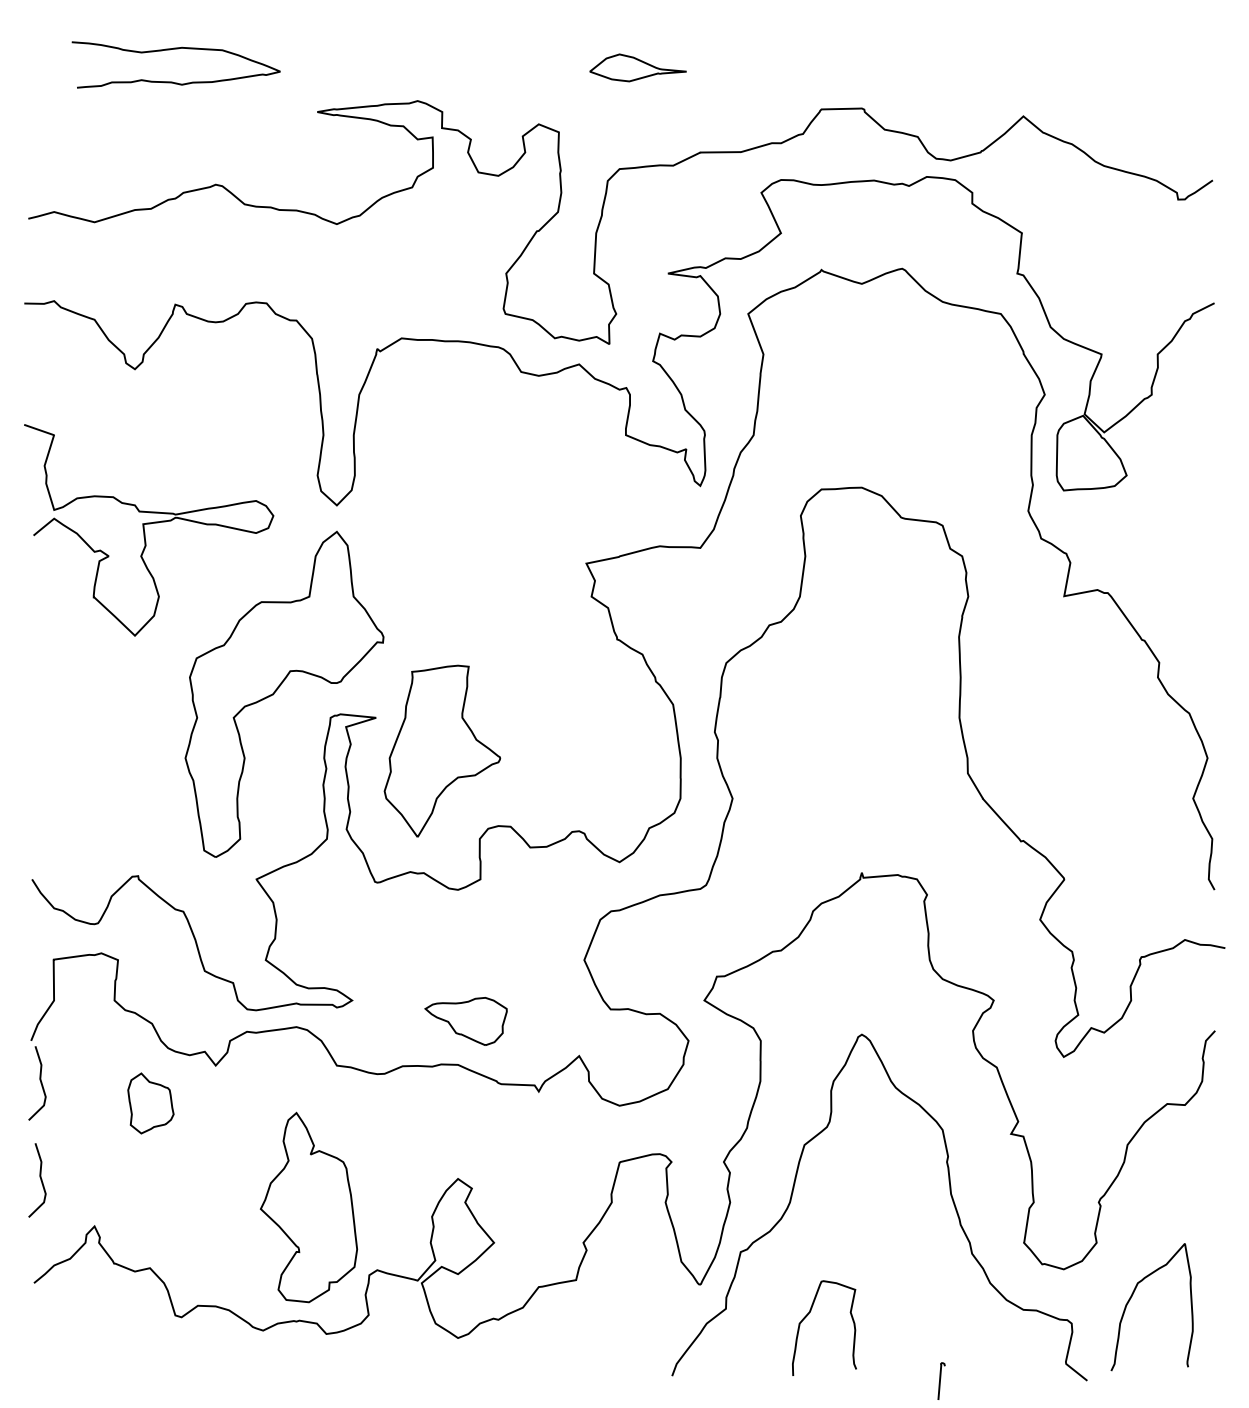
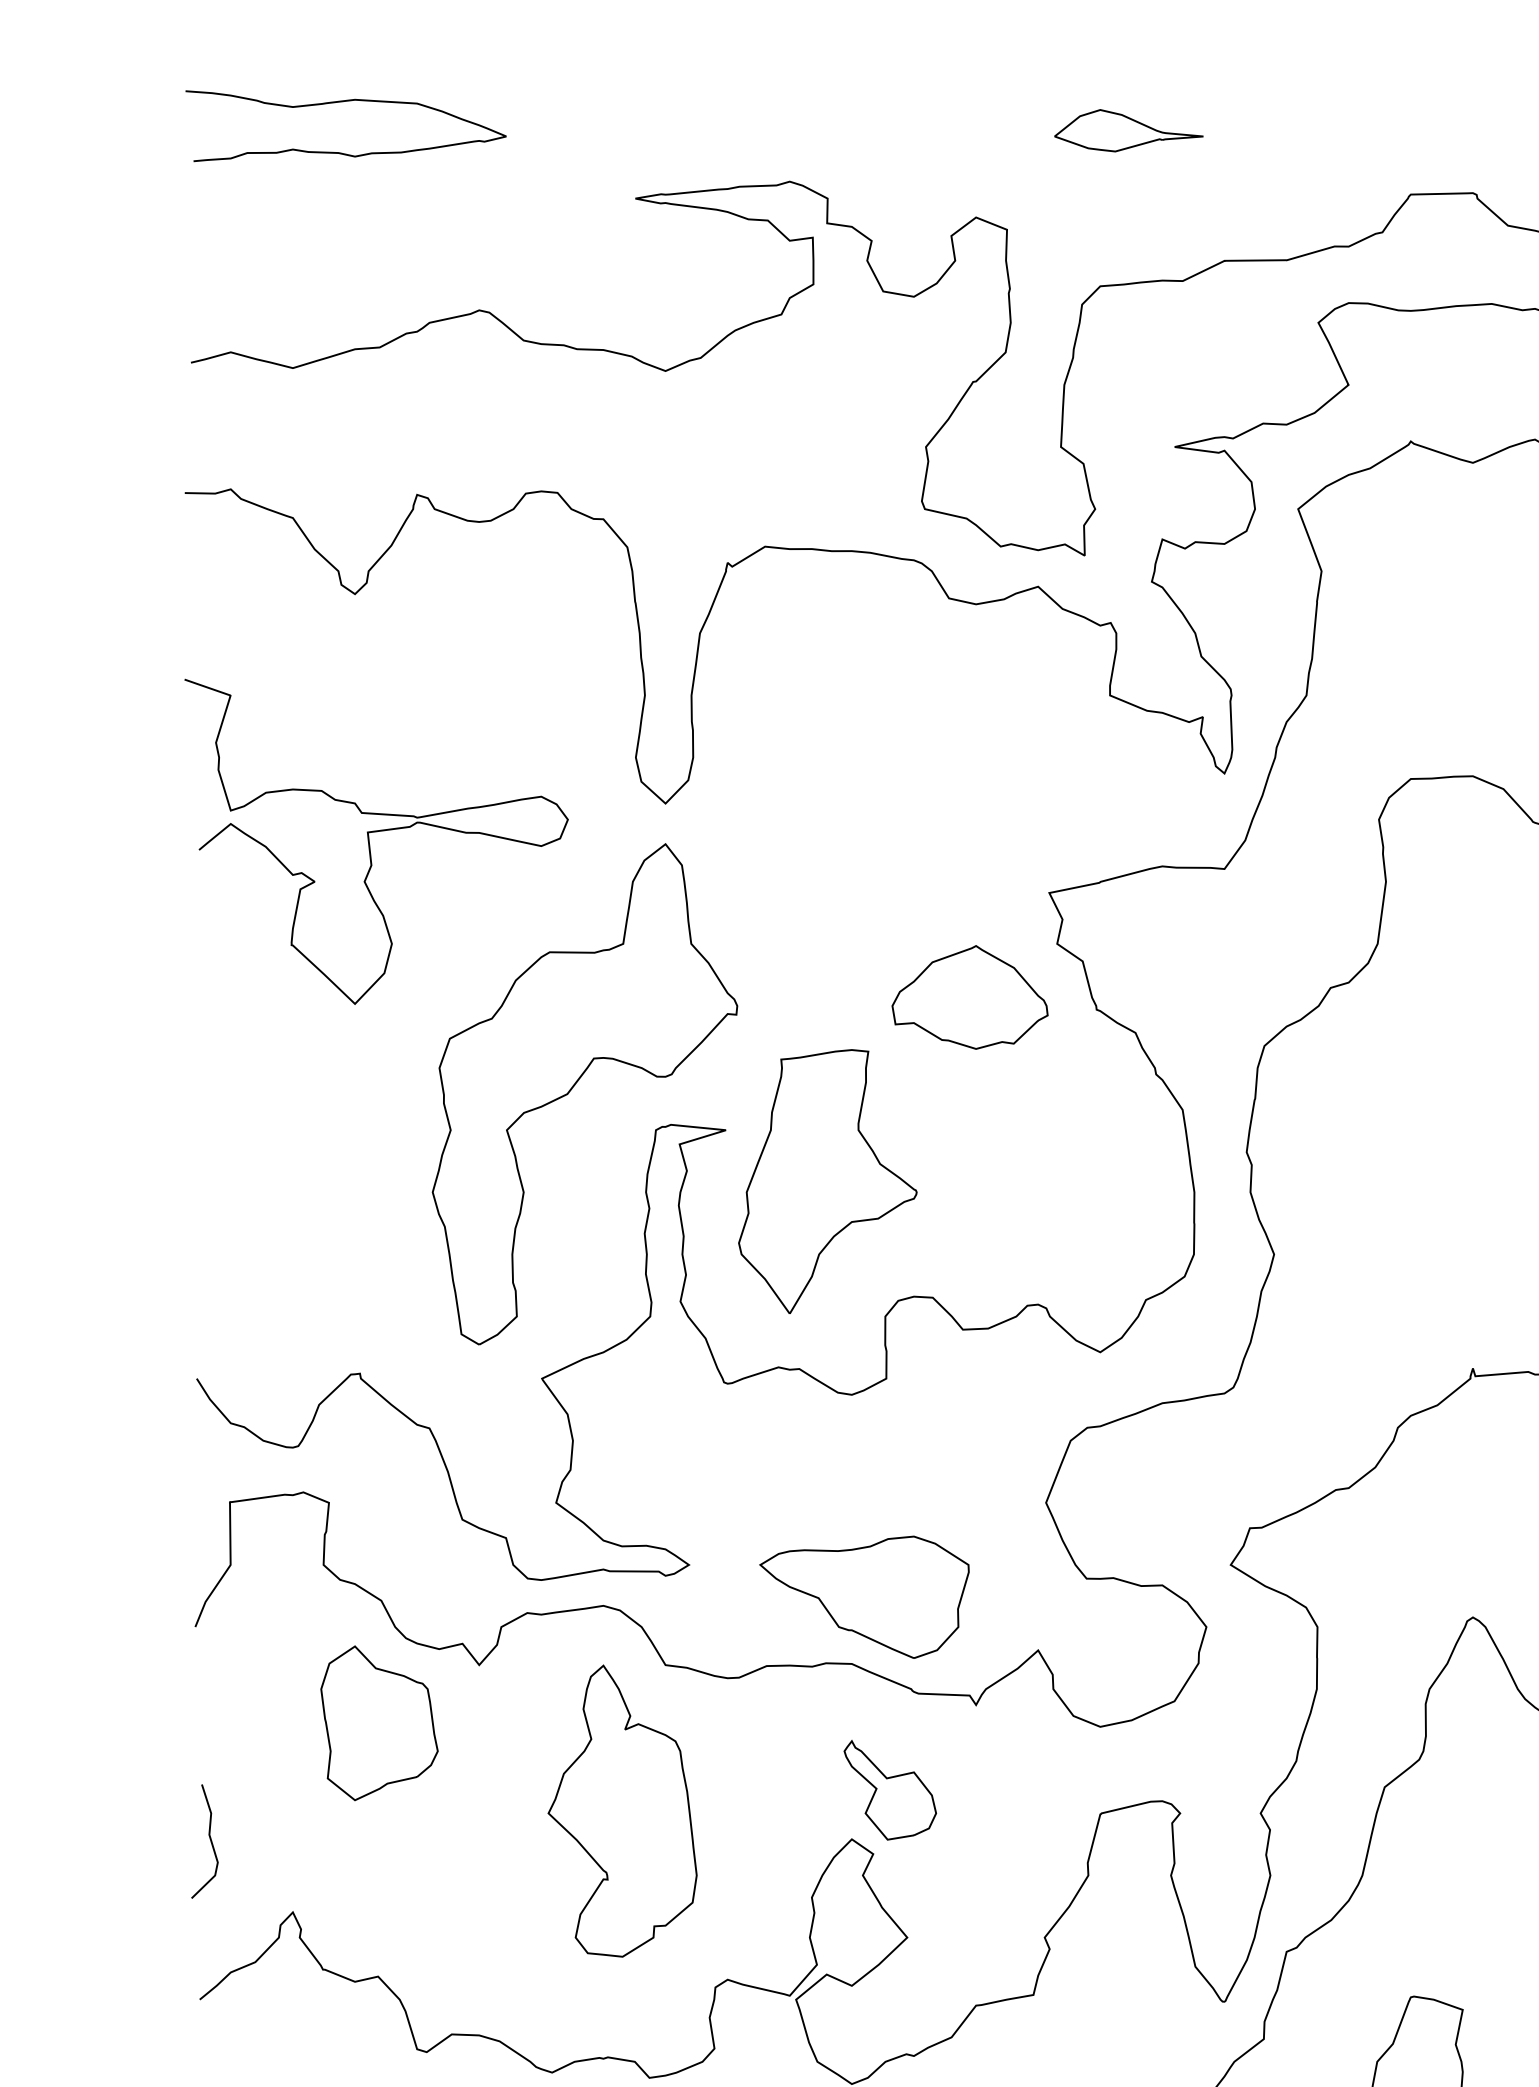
curve: (170, 50) -> (337, 103), moved
part: (534, 631) -> (969, 997), added
part: (465, 1021) -> (863, 1597), size x1.67
curve: (40, 1083) -> (209, 1692), removed
part: (150, 1103) -> (378, 1723), size x1.67
part: (482, 1146) -> (889, 1789), added
part: (308, 1207) -> (621, 1811), moved

